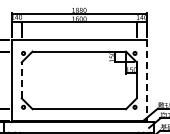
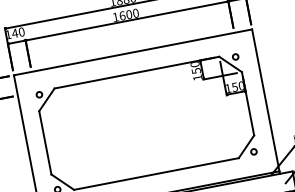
line: (21, 80) -> (44, 143), dashed -> solid
line: (146, 80) -> (265, 100), dashed -> solid

